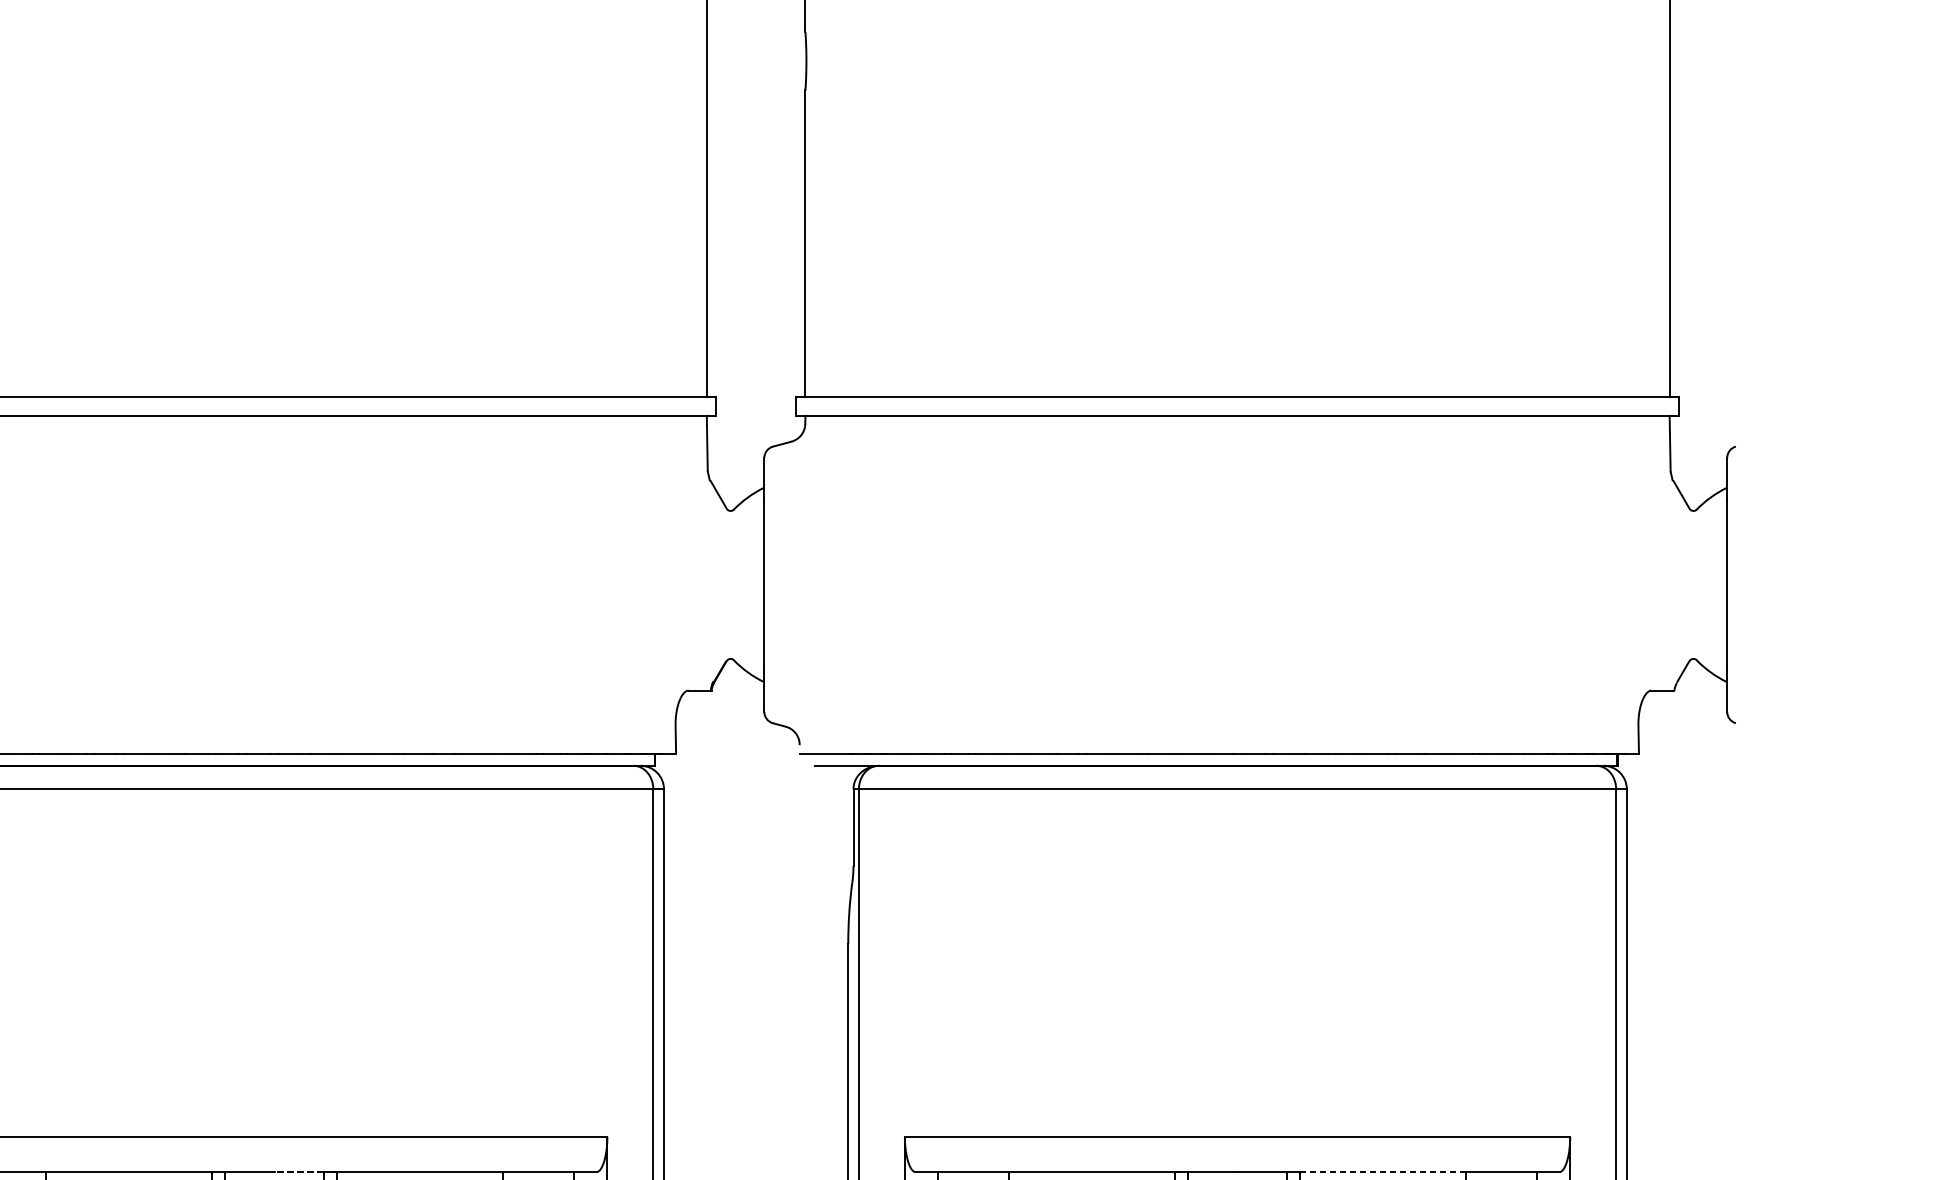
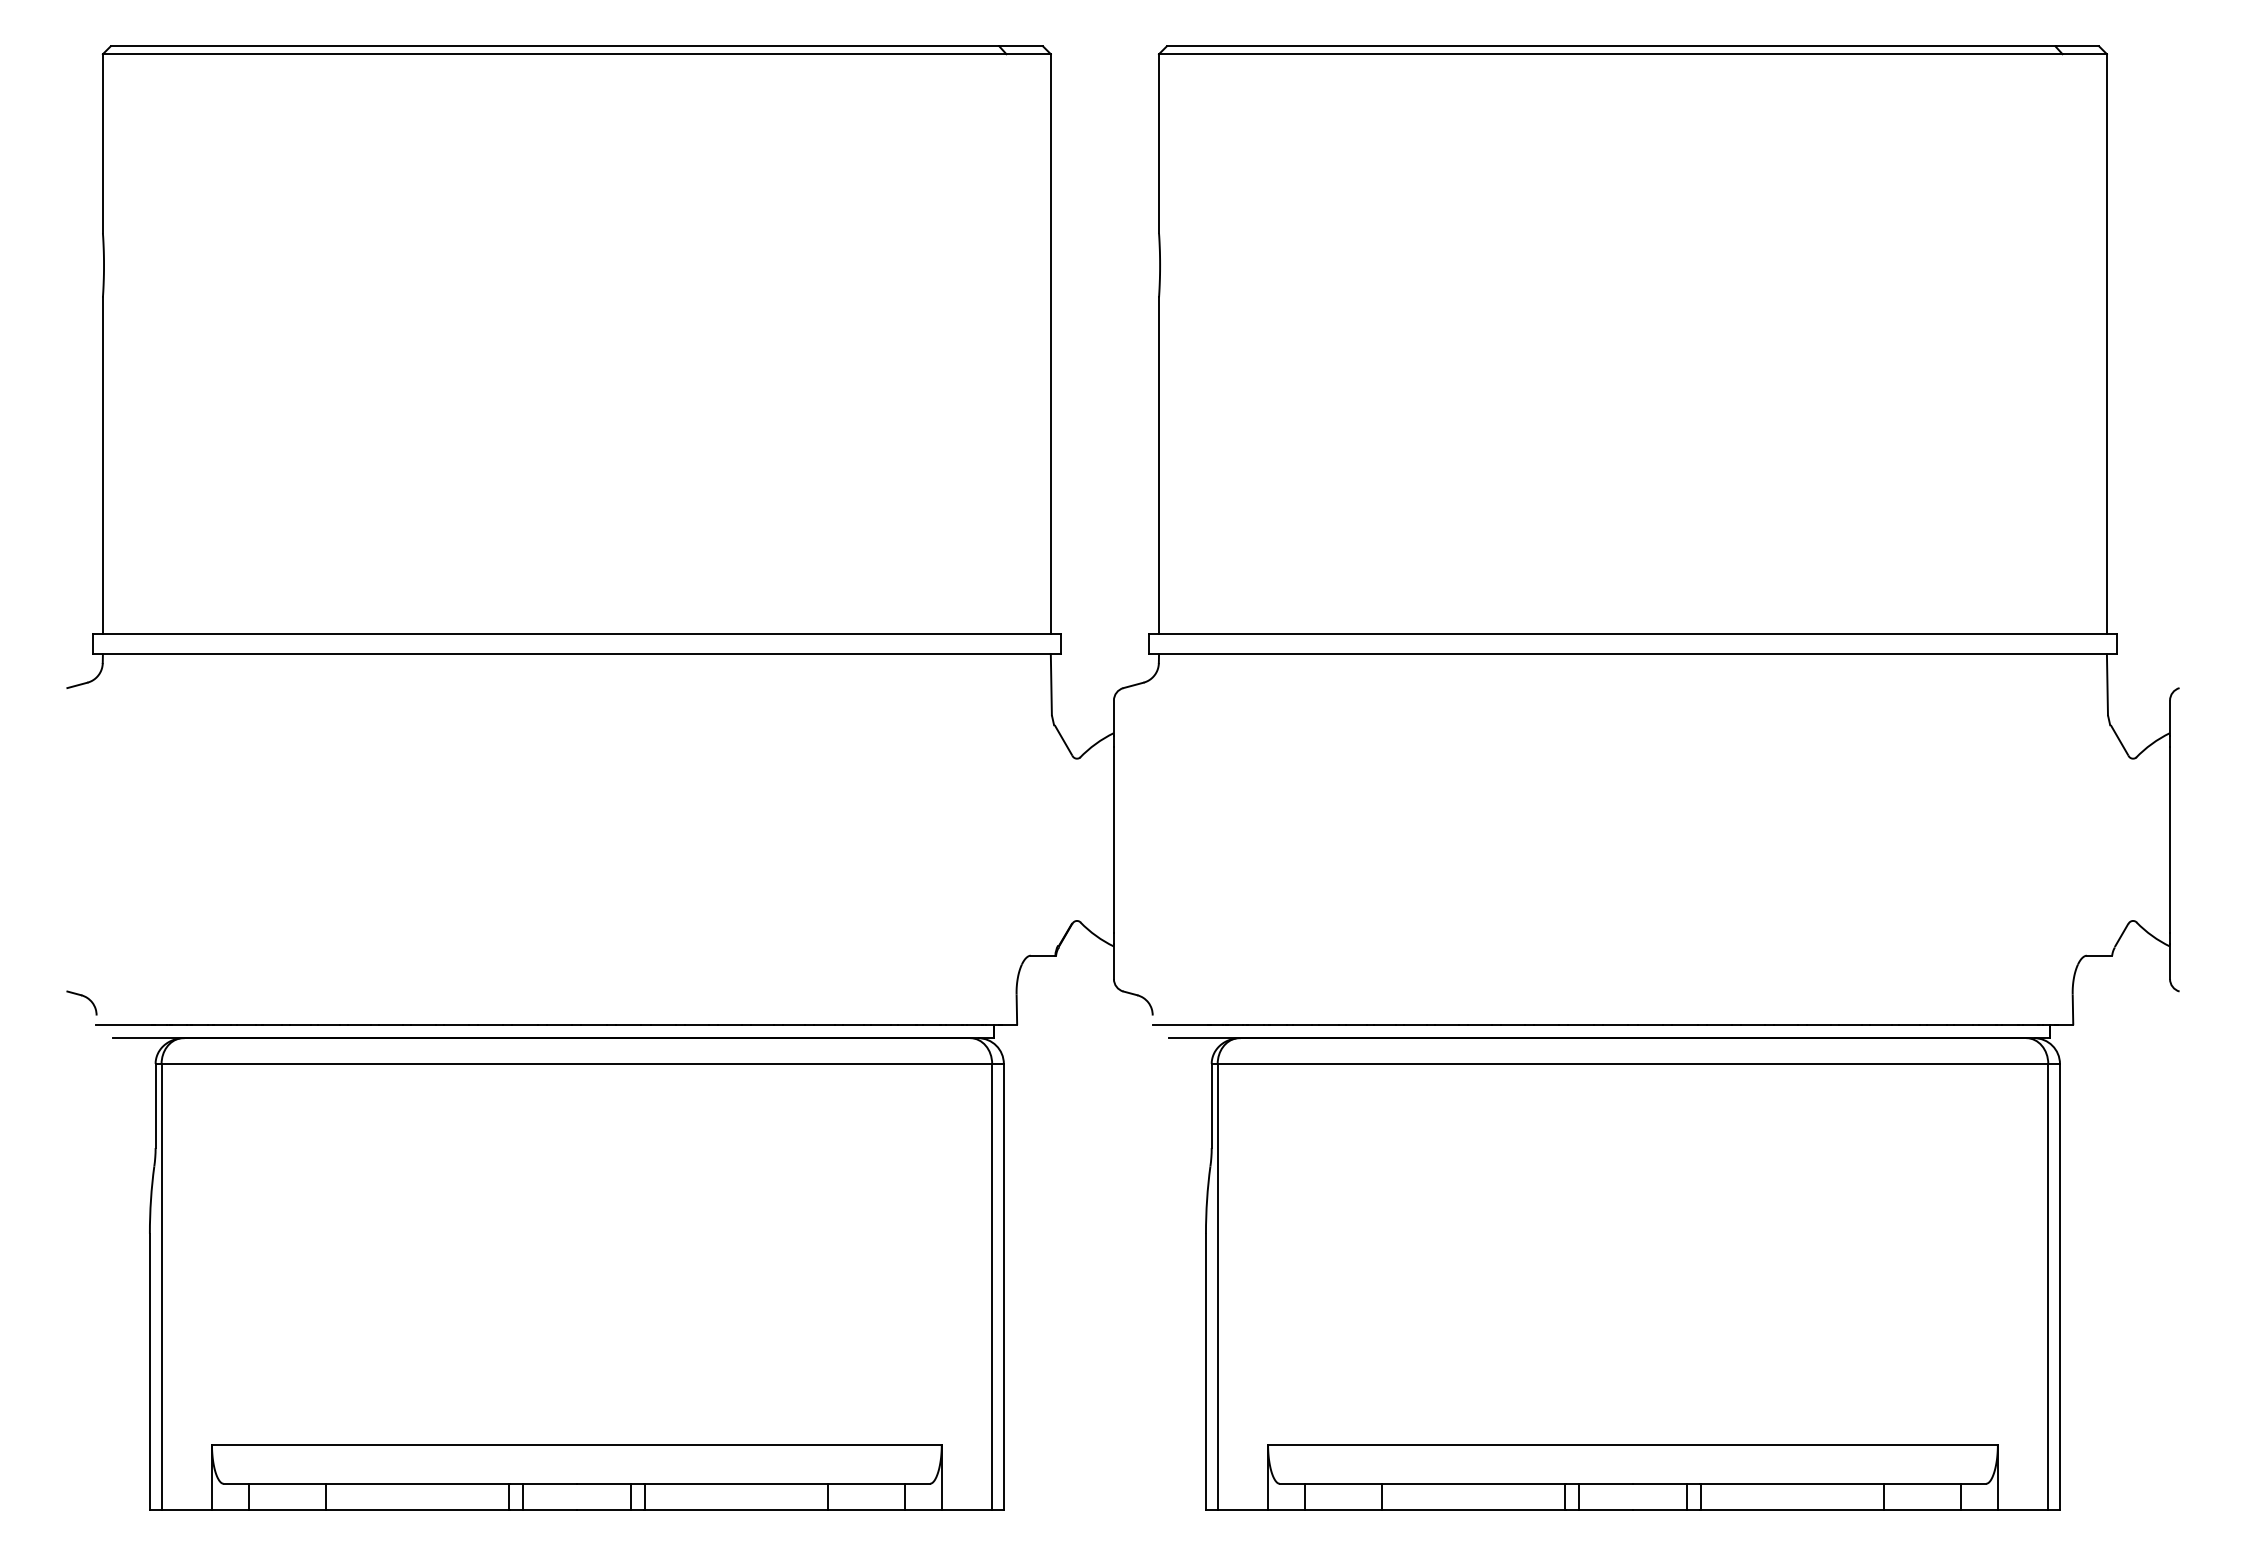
line: (298, 1171) -> (603, 1483), dashed -> solid
line: (1382, 1171) -> (1791, 1483), dashed -> solid

